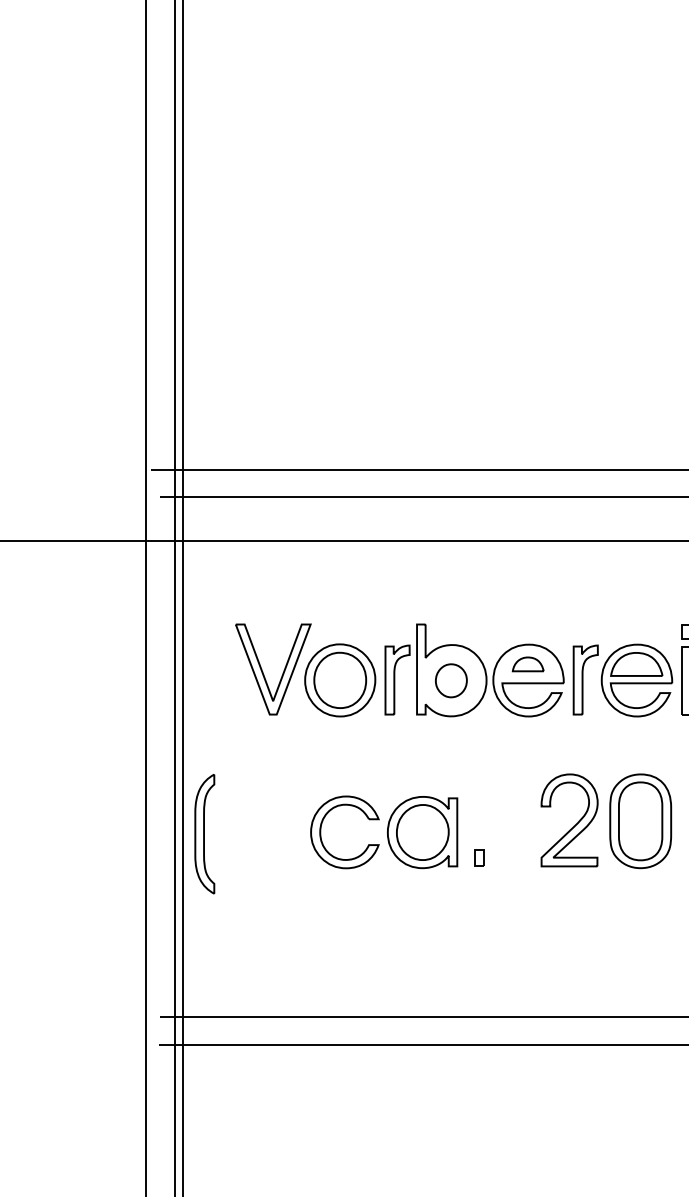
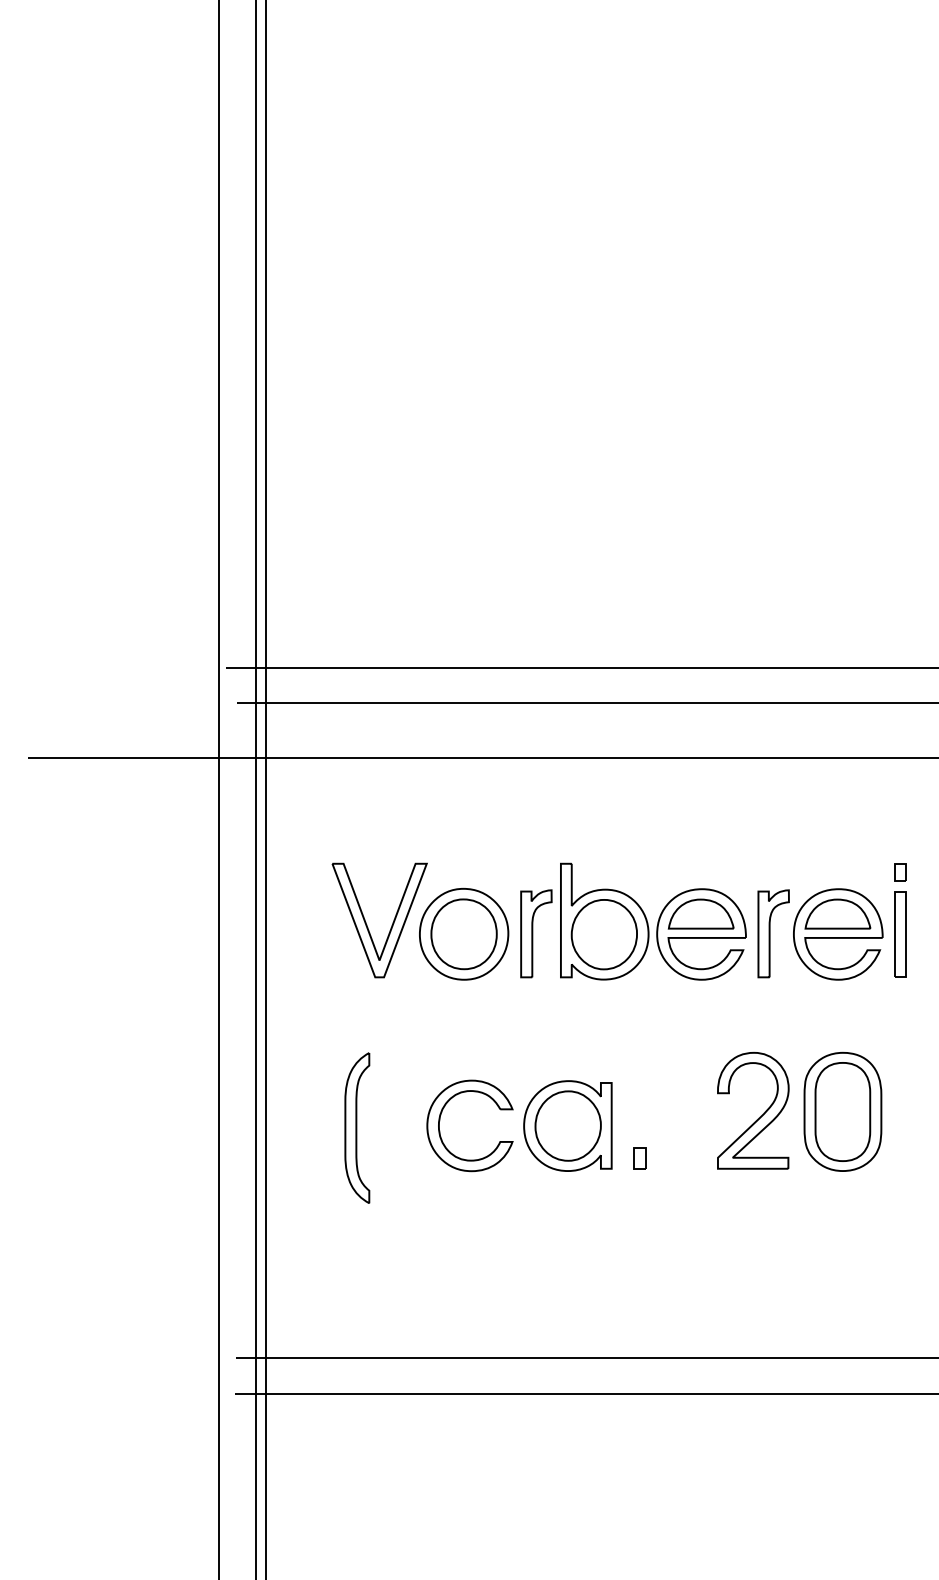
part: (527, 663) -> (700, 913), size x1.67
part: (450, 680) -> (603, 934), size x1.67
part: (204, 833) -> (357, 1127), moved

